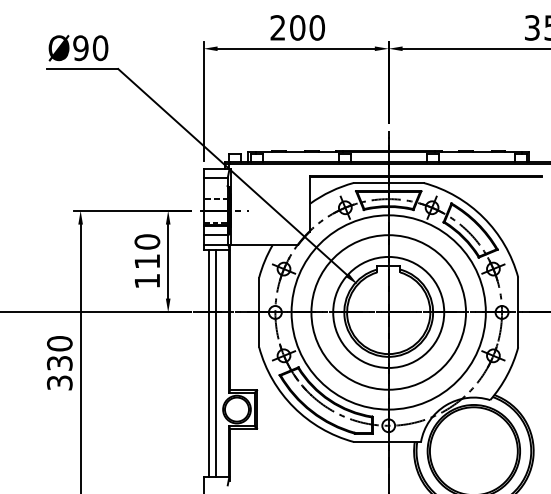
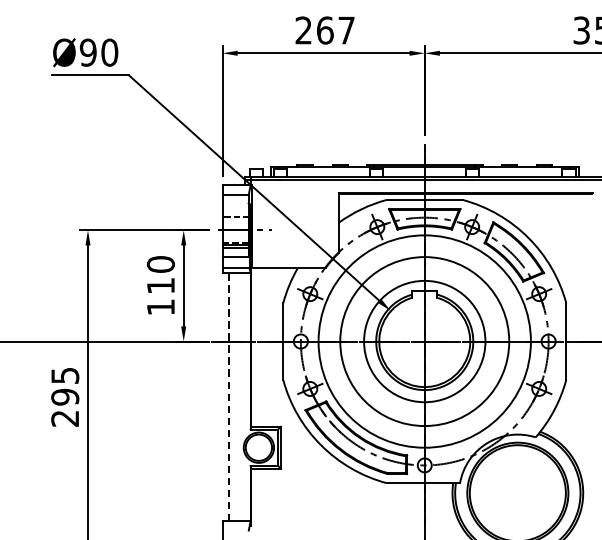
text: (307, 27) -> (335, 30), 200 -> 267
text: (59, 363) -> (64, 397), 330 -> 295
line: (209, 363) -> (228, 397), solid -> dashed
line: (215, 363) -> (235, 397), removed

